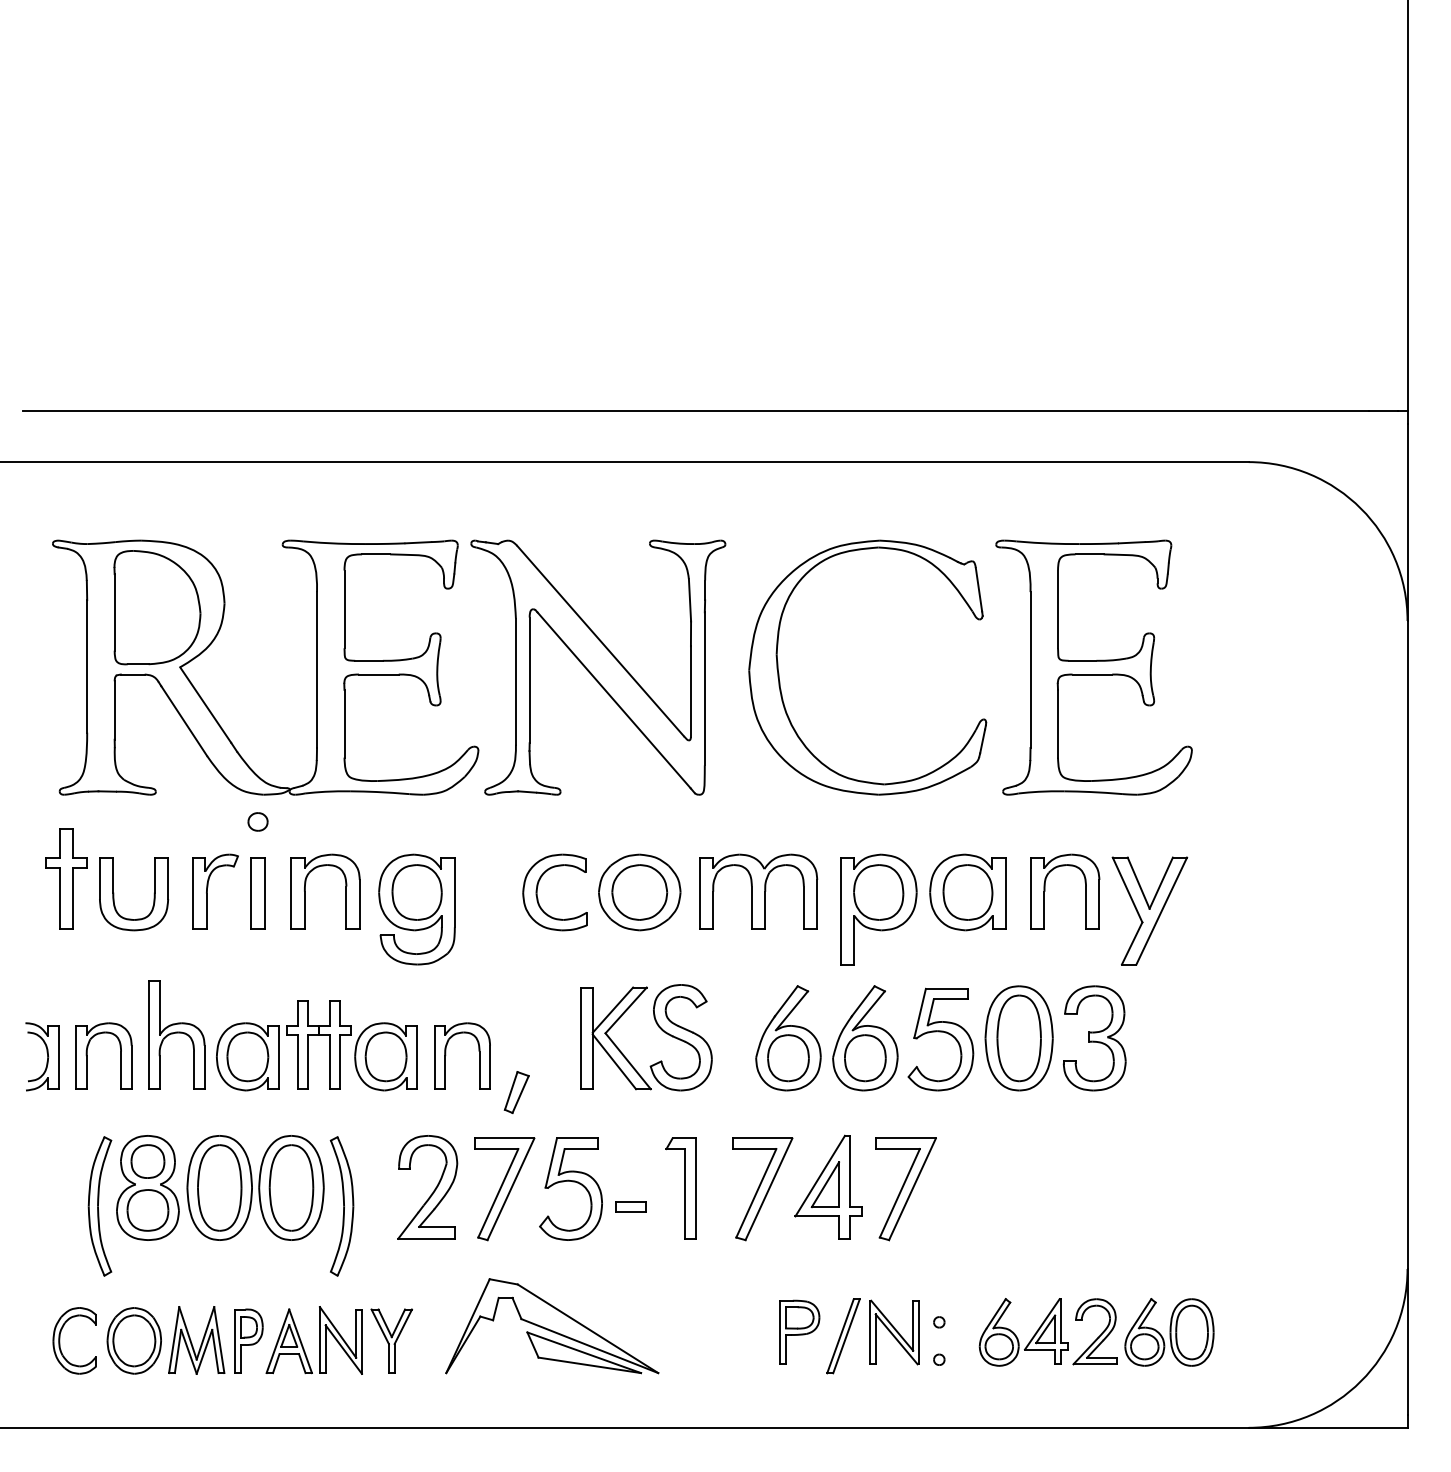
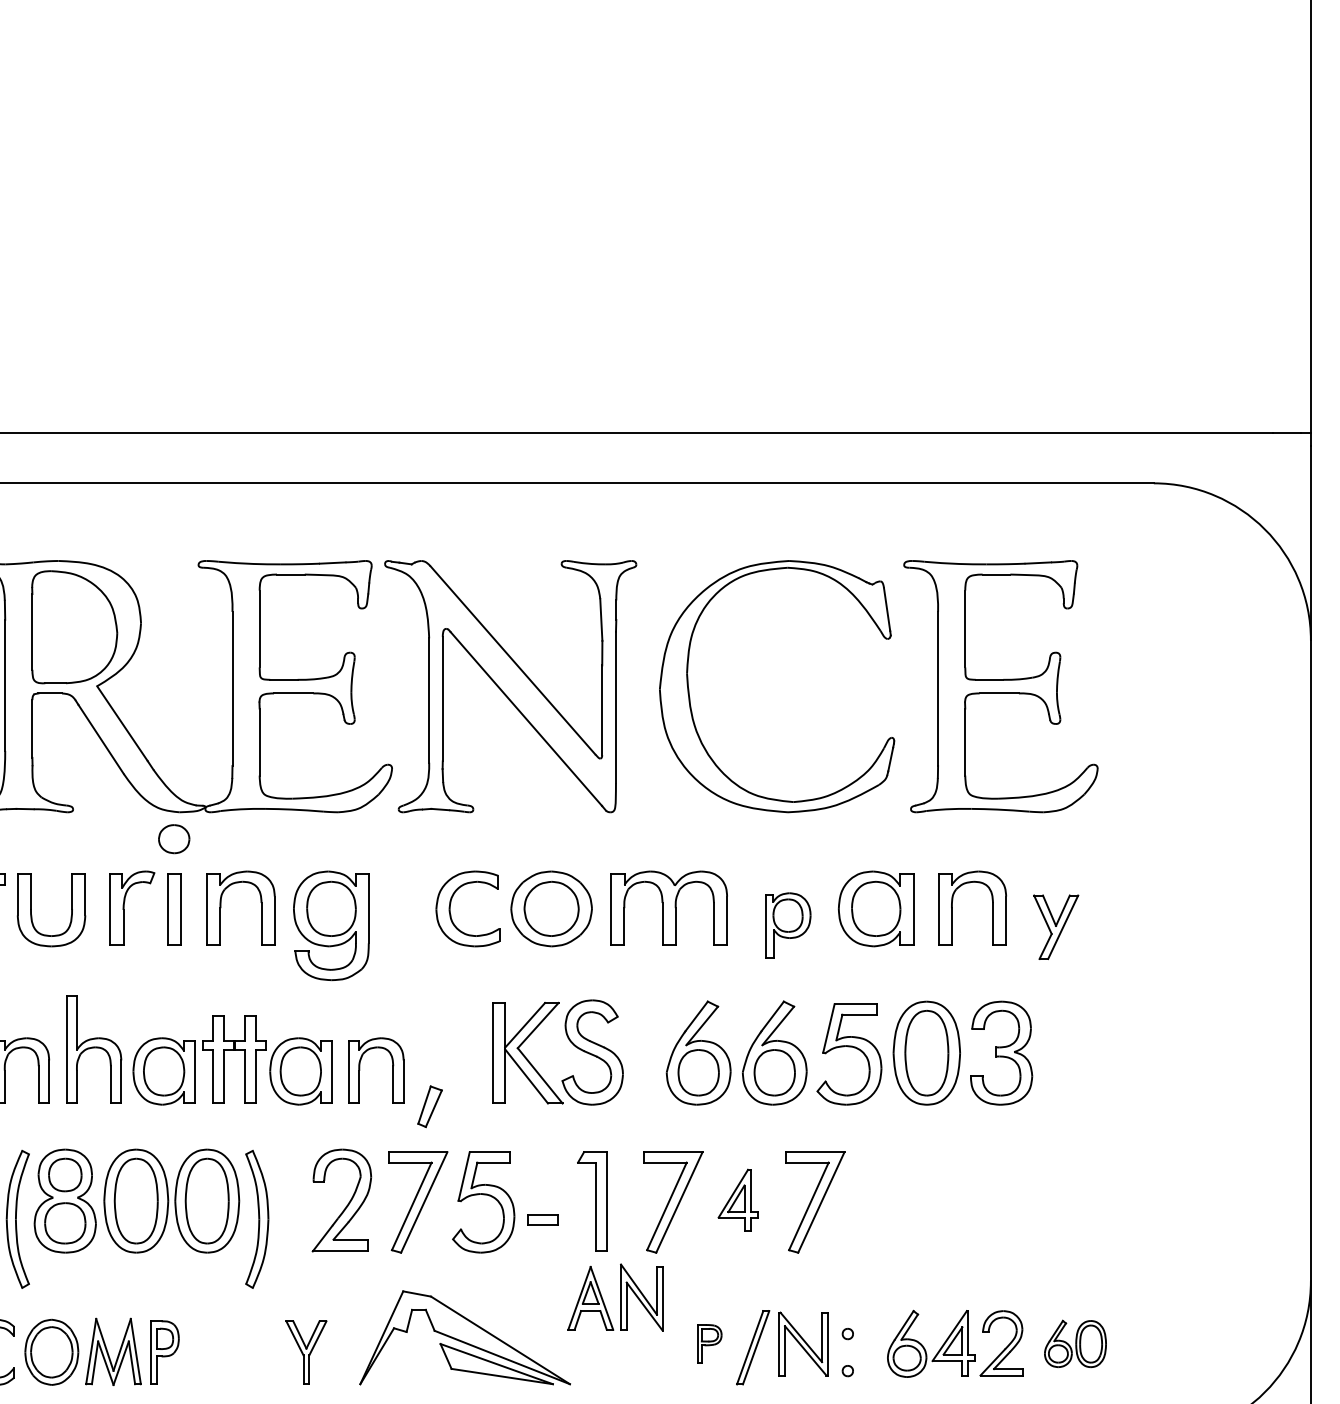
part: (257, 821) -> (173, 838), size x1.6
part: (878, 909) -> (787, 925), size x0.6
part: (1149, 910) -> (1055, 926), size x0.6
part: (828, 1186) -> (738, 1199), size x0.6
part: (799, 1331) -> (709, 1343), size x0.6
part: (1169, 1332) -> (1075, 1344), size x0.7
part: (313, 1340) -> (614, 1297), moved

